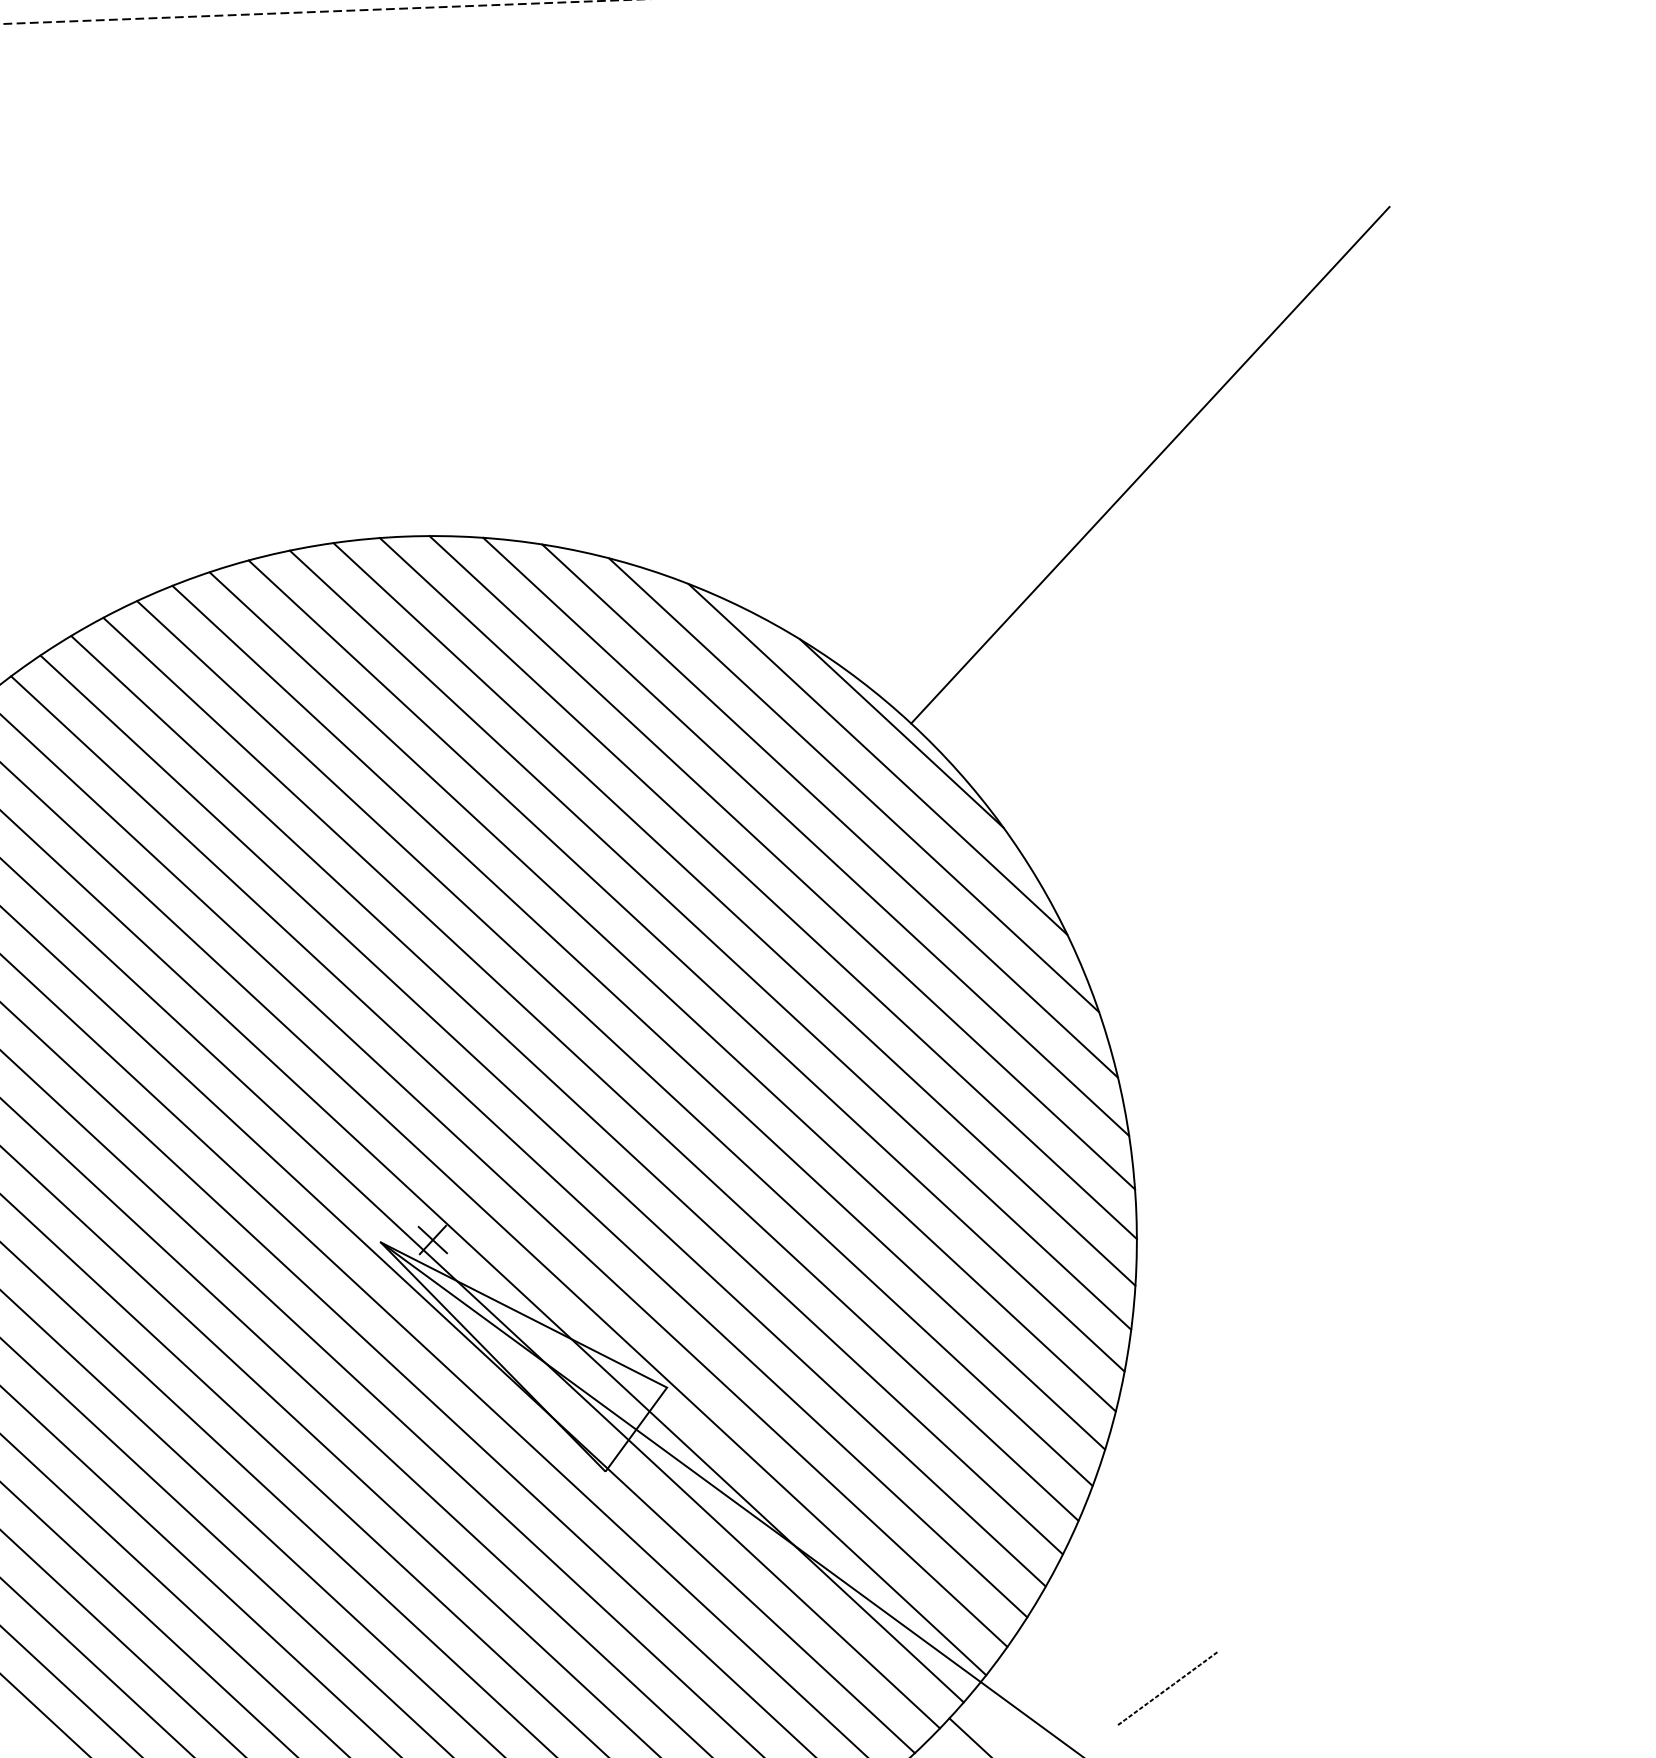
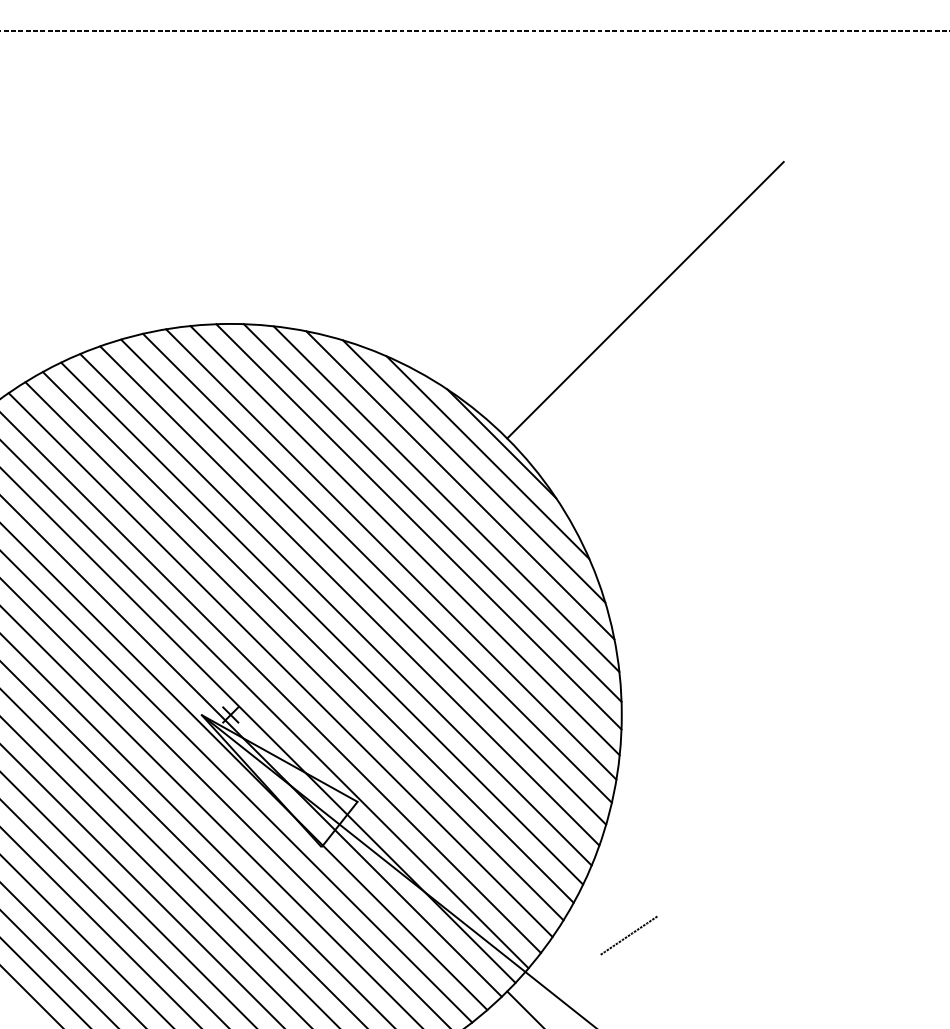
line: (1166, 1688) -> (628, 935), moved

